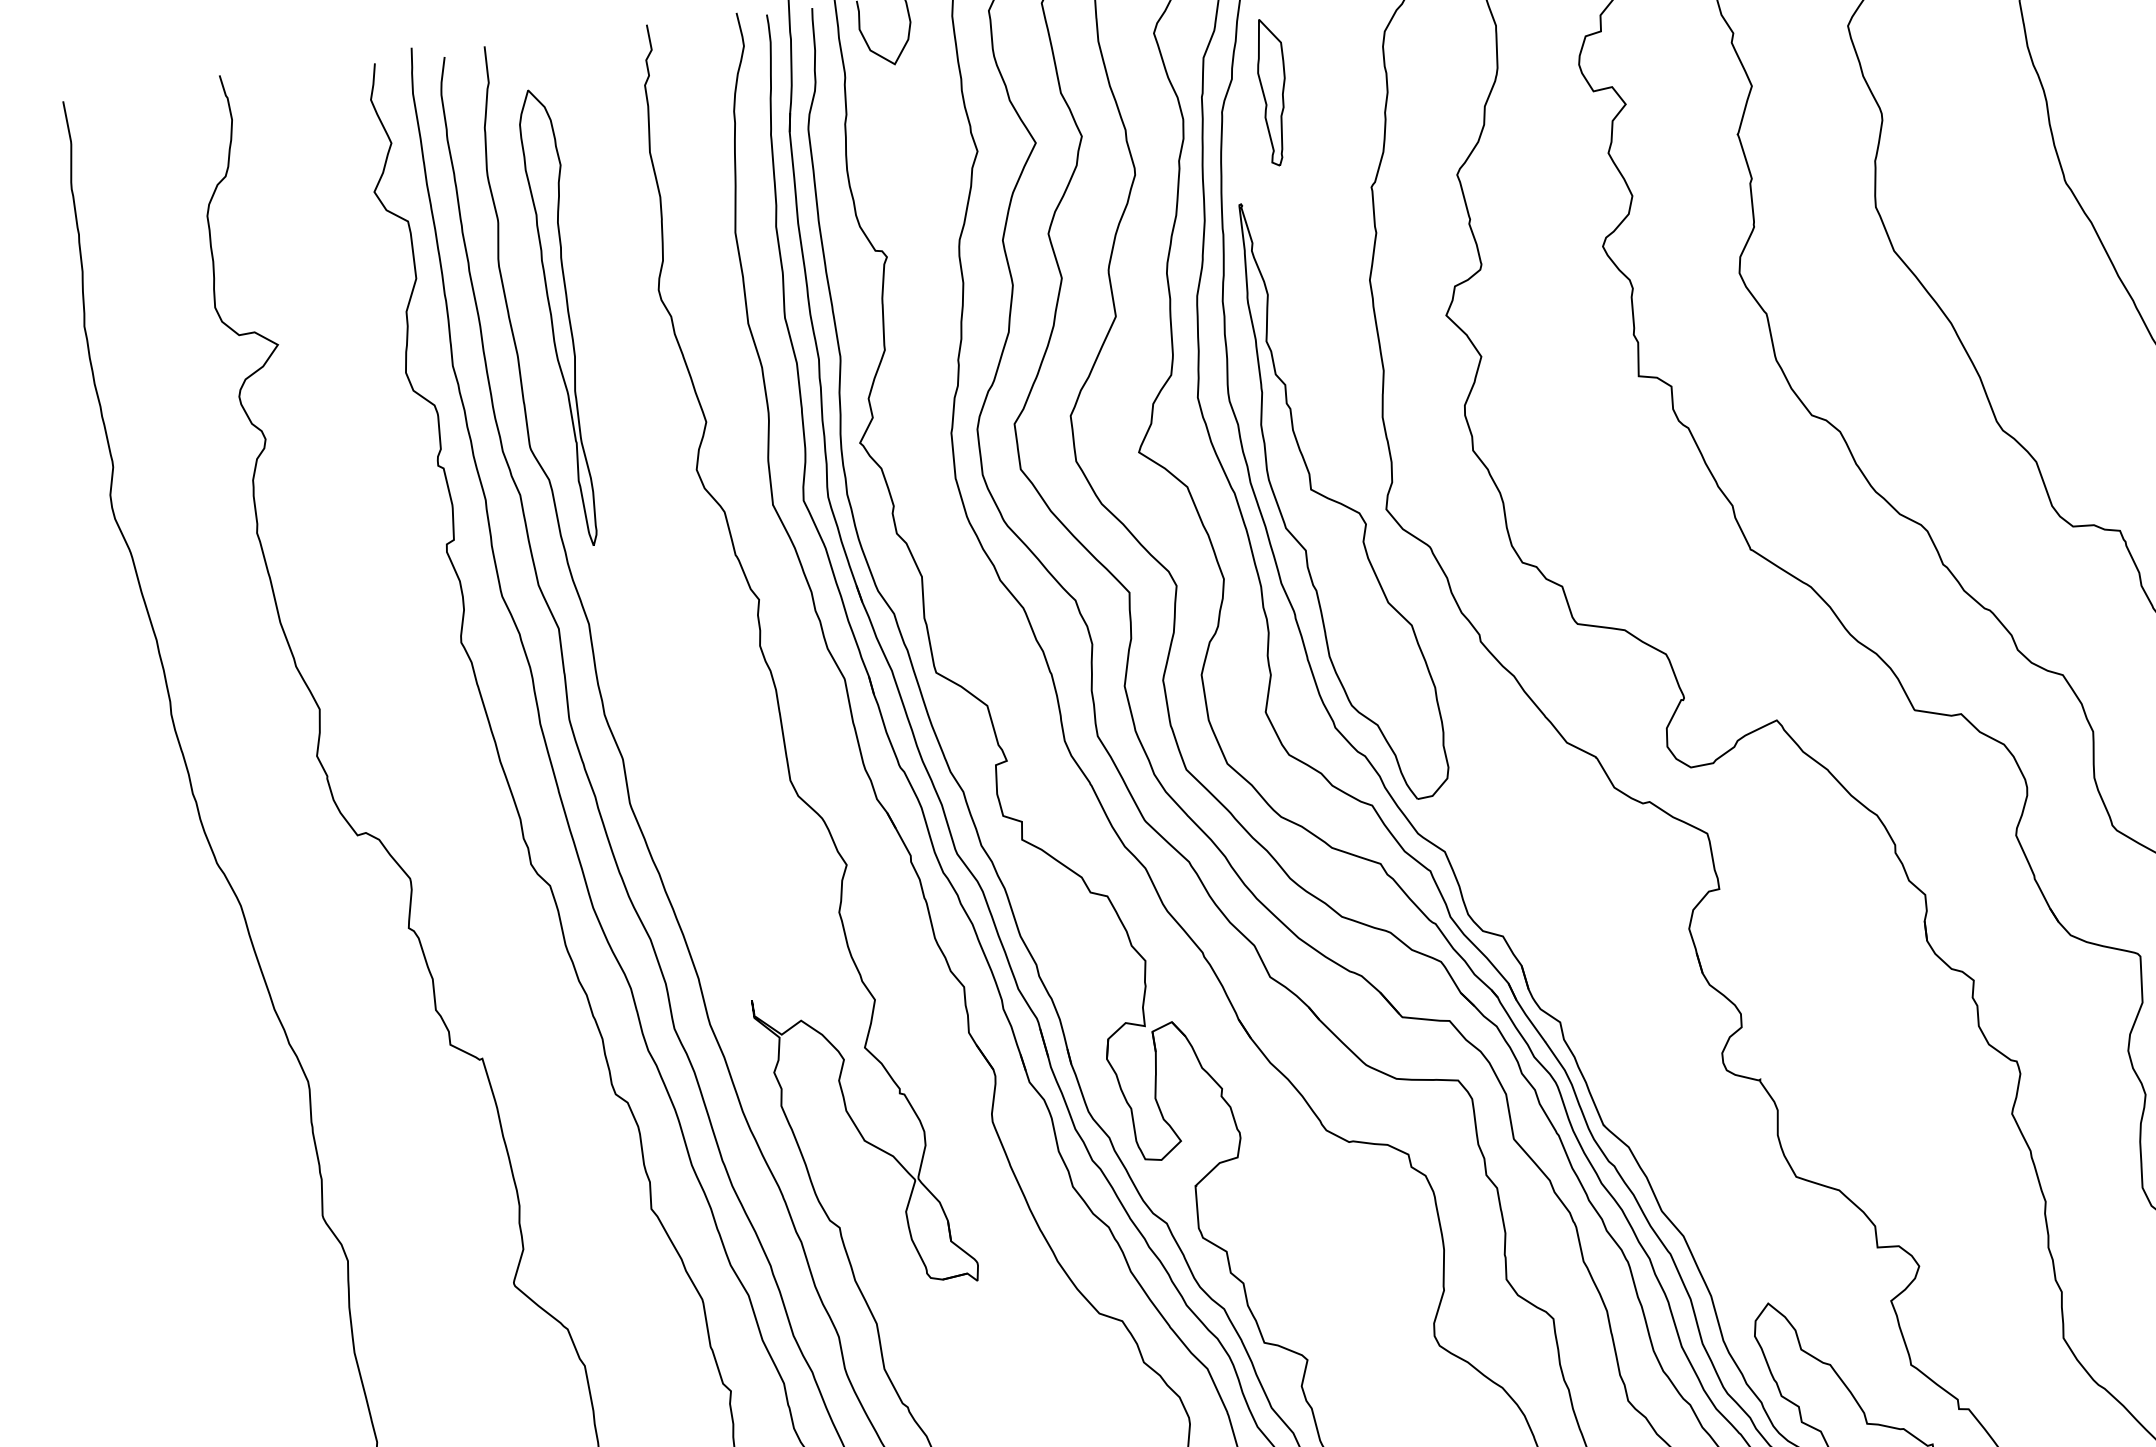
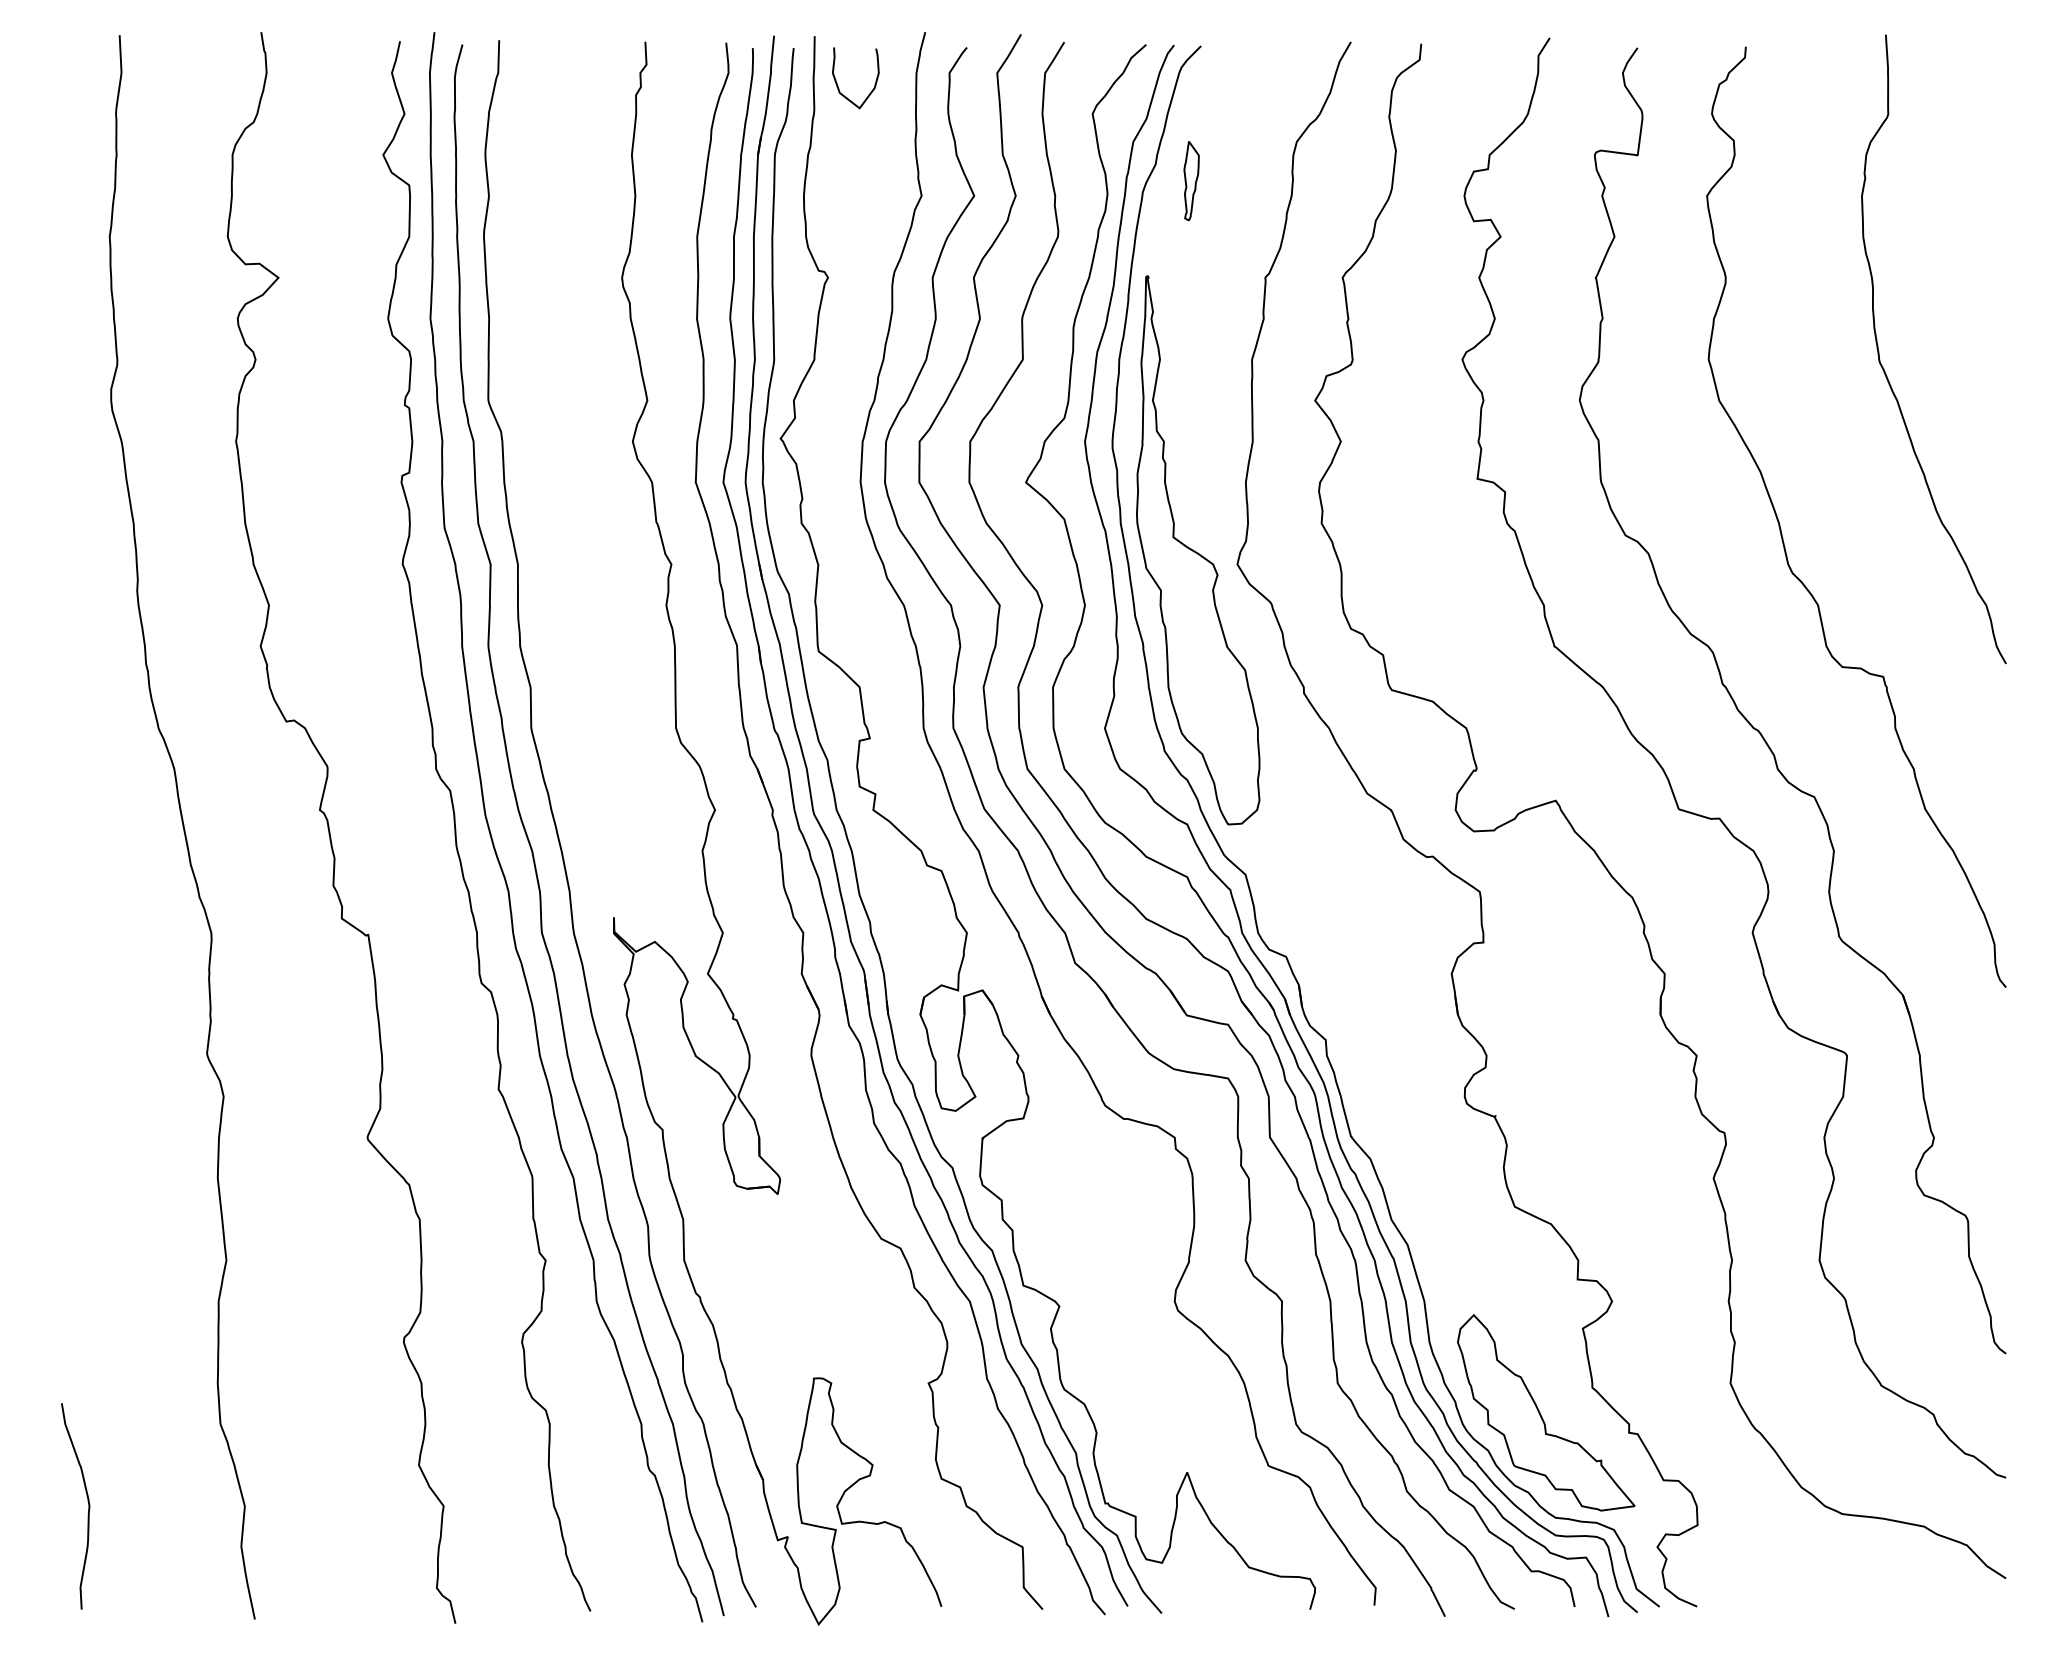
part: (1274, 91) -> (1191, 180), size x0.6
part: (564, 316) -> (535, 289), removed

